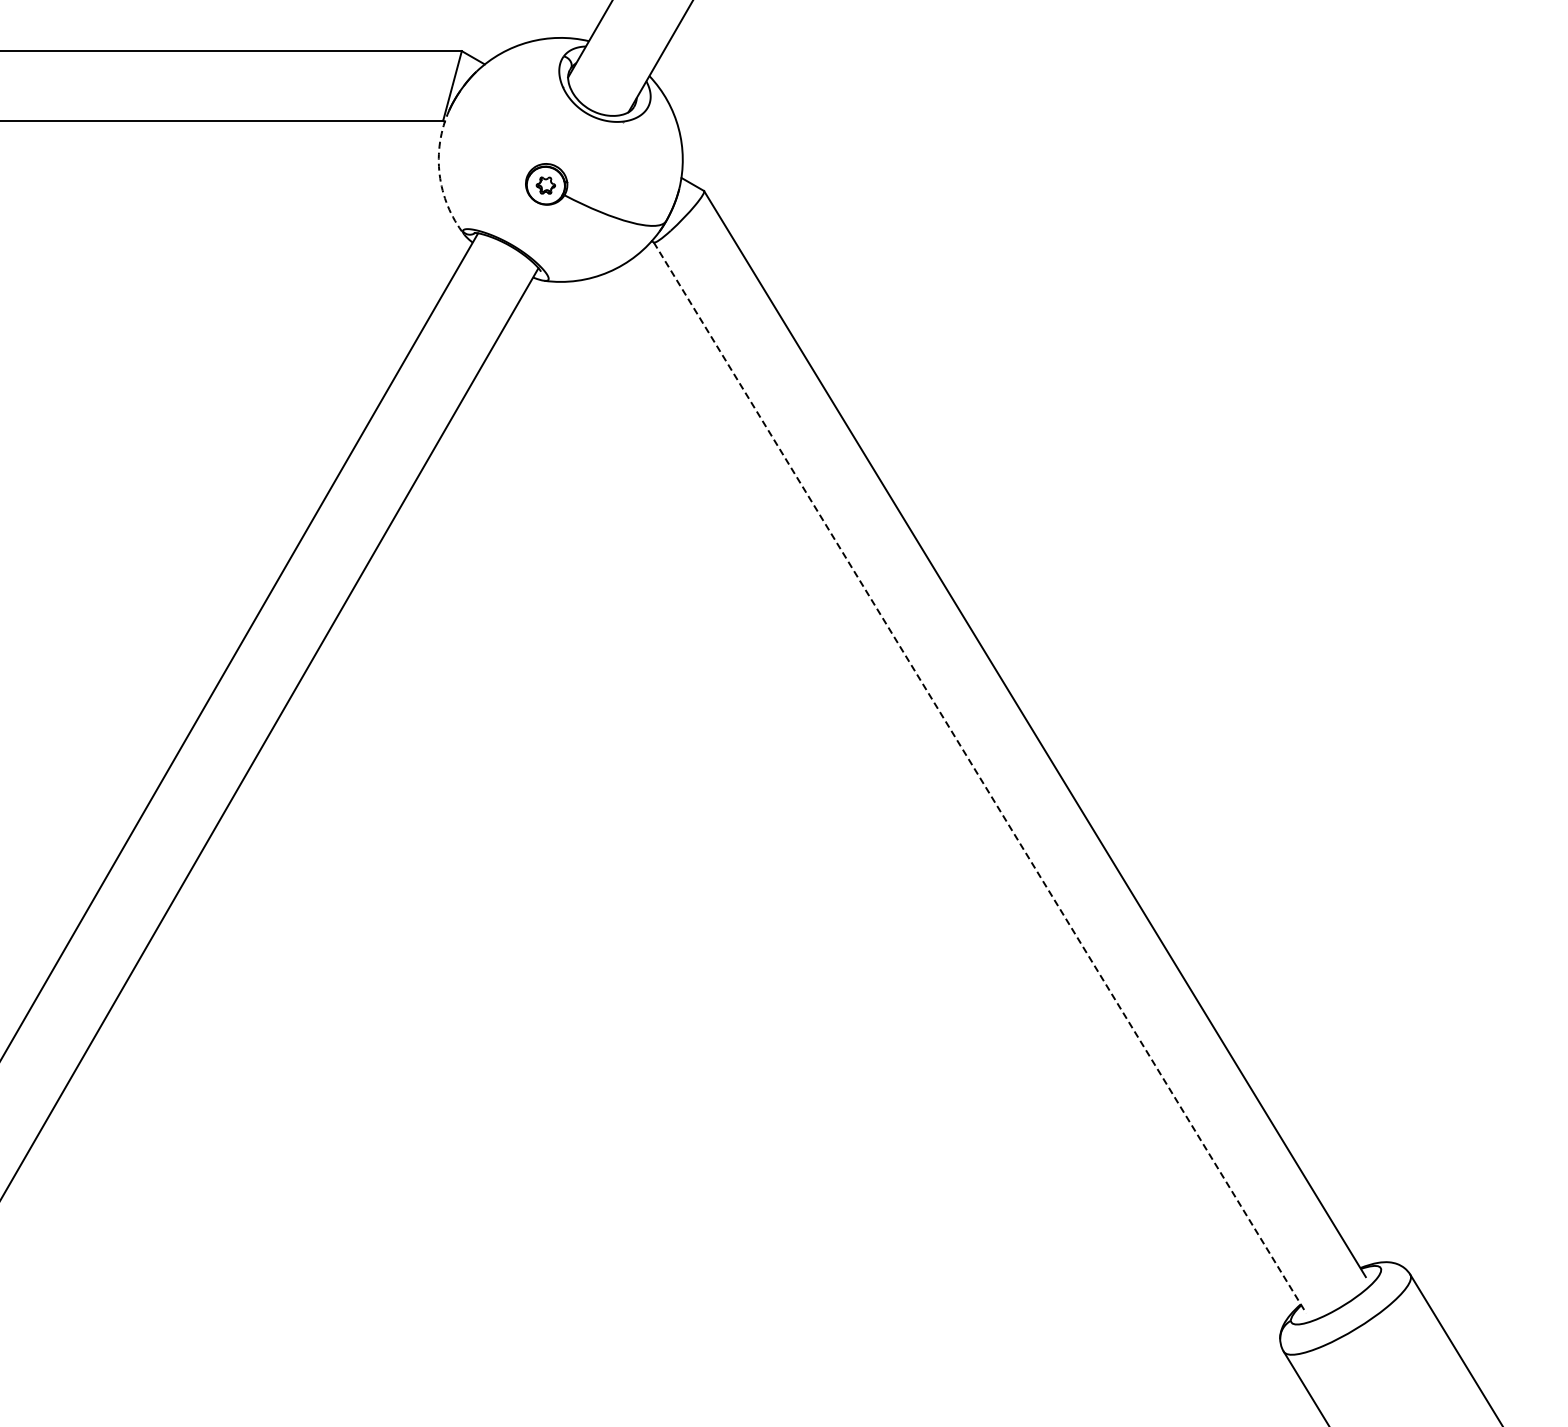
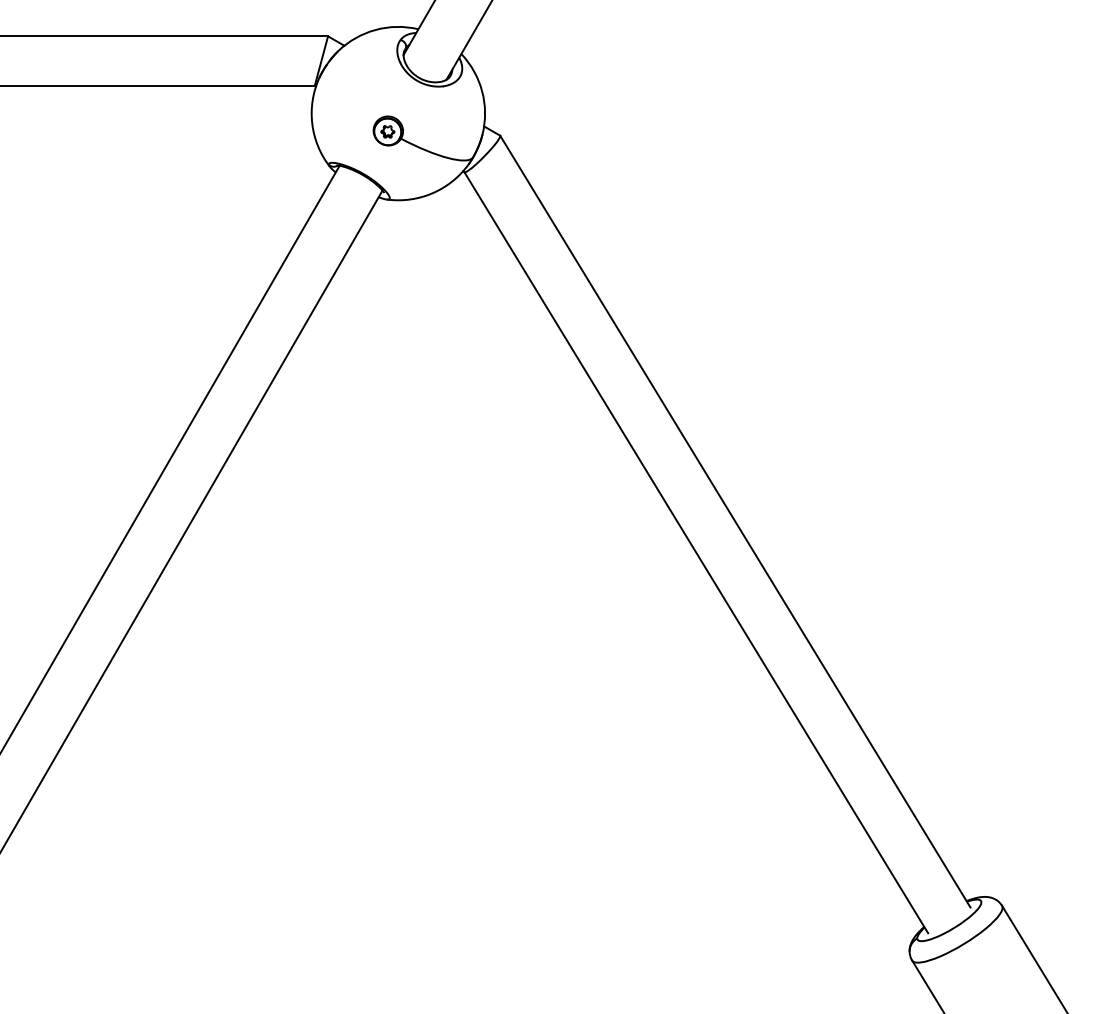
arc: (439, 174) -> (312, 123), dashed -> solid
line: (980, 778) -> (696, 553), dashed -> solid

